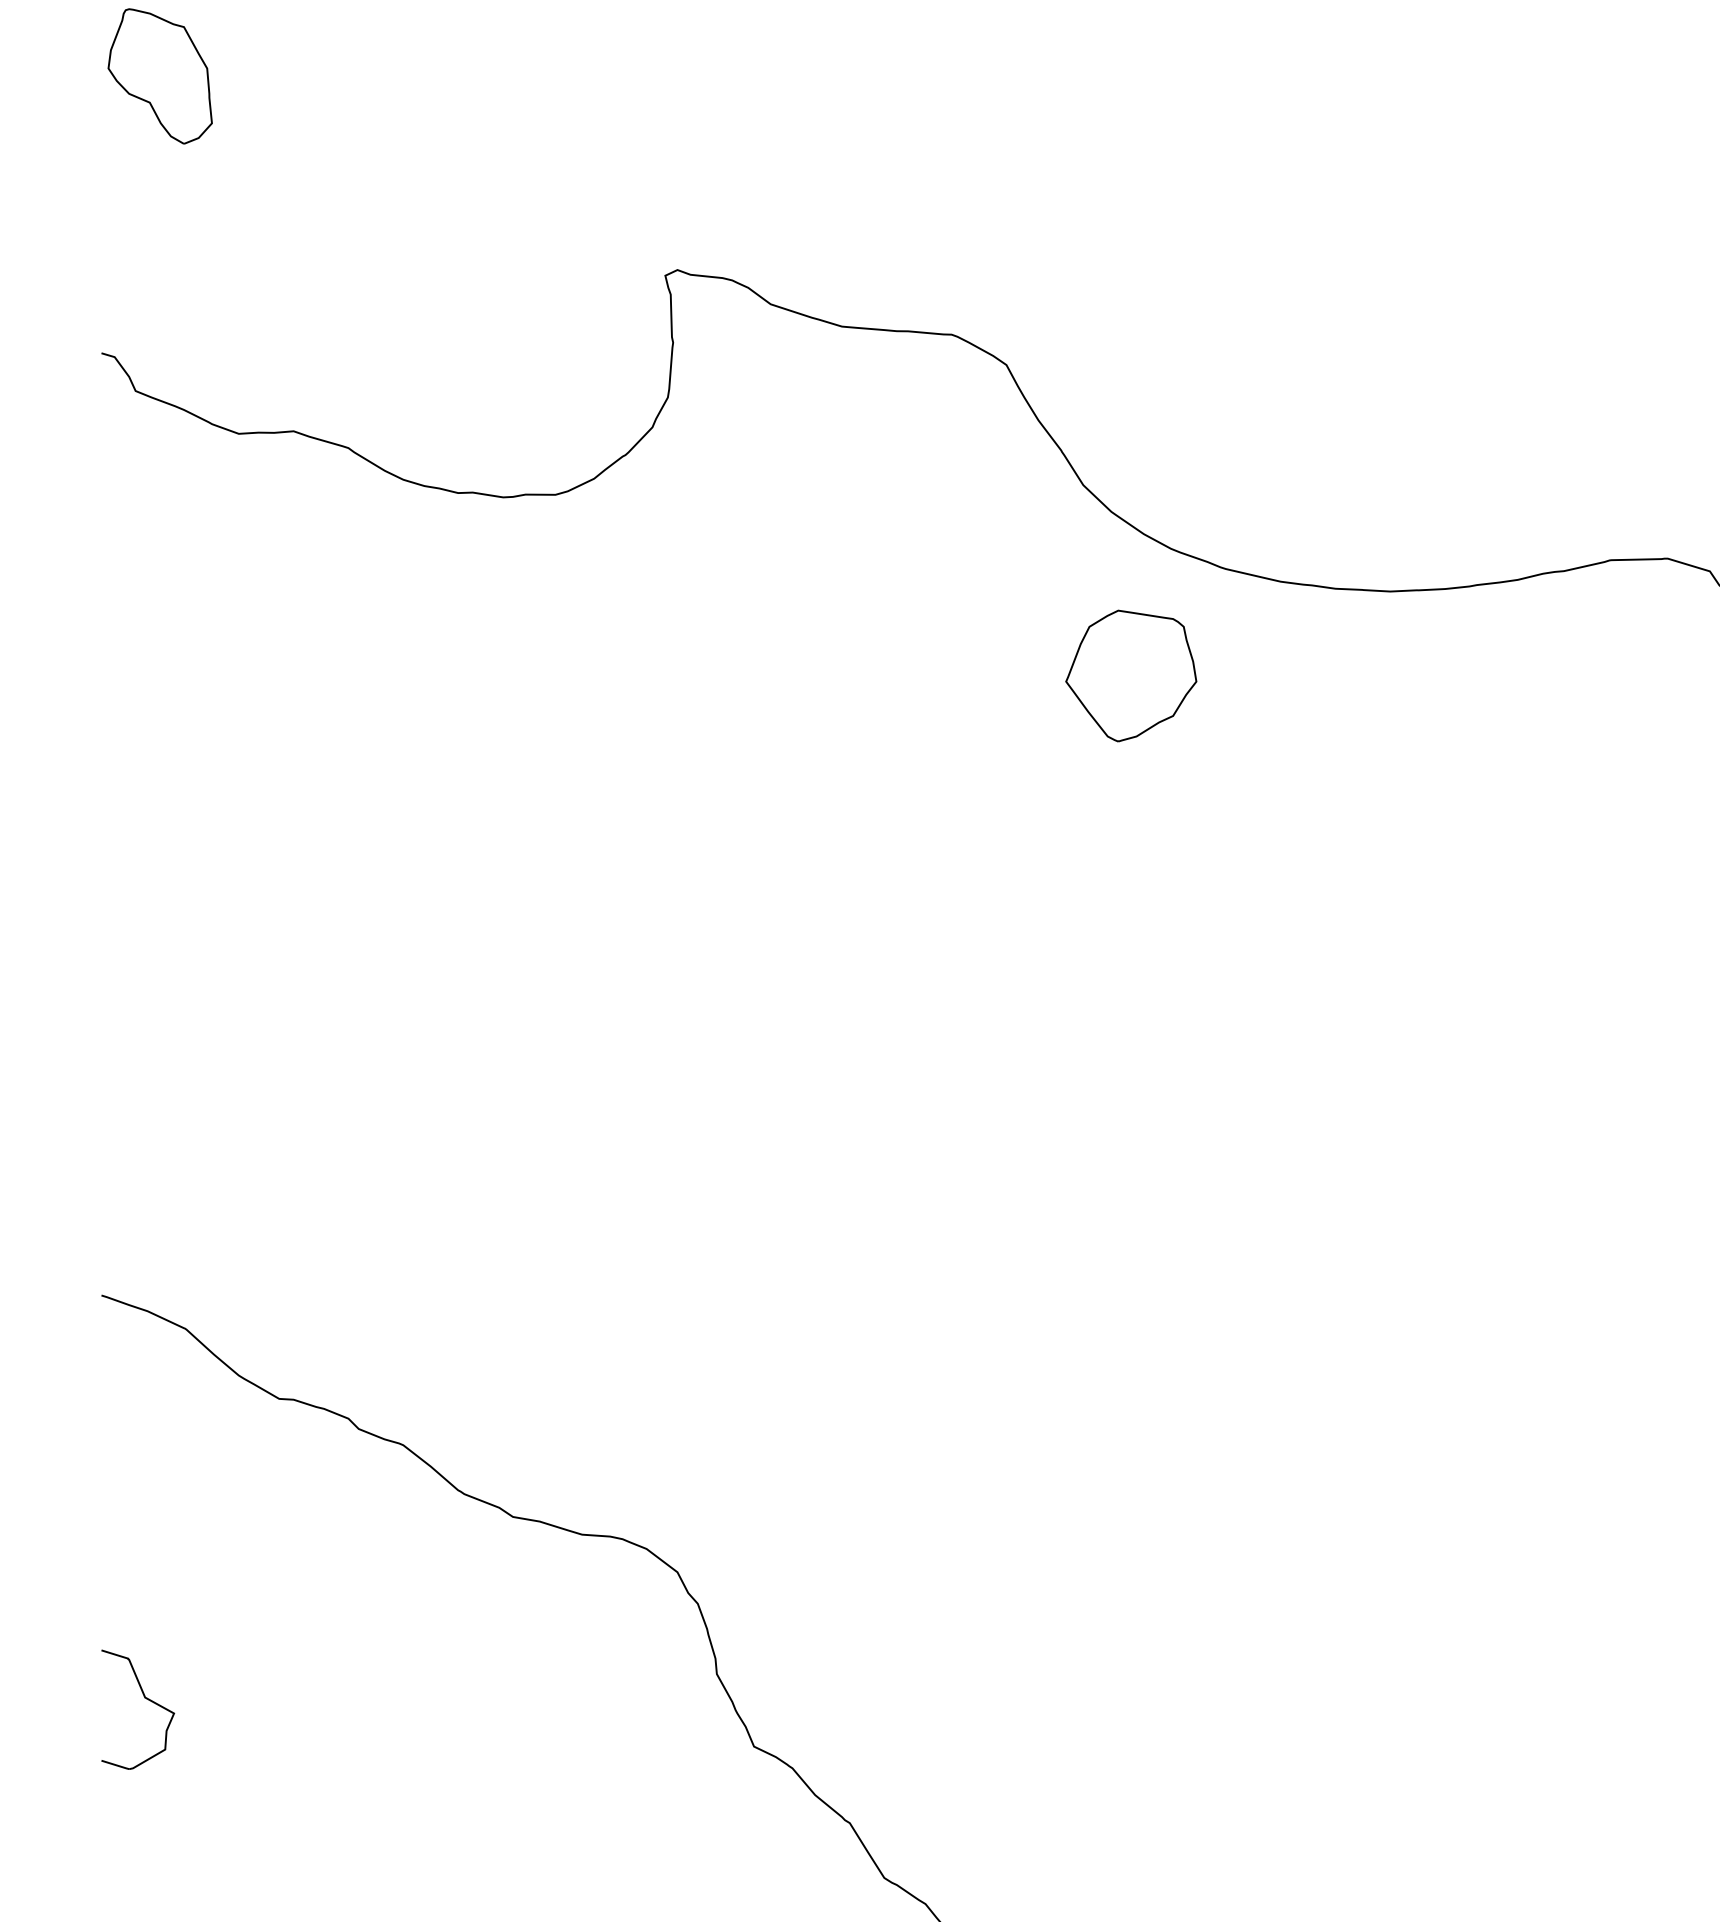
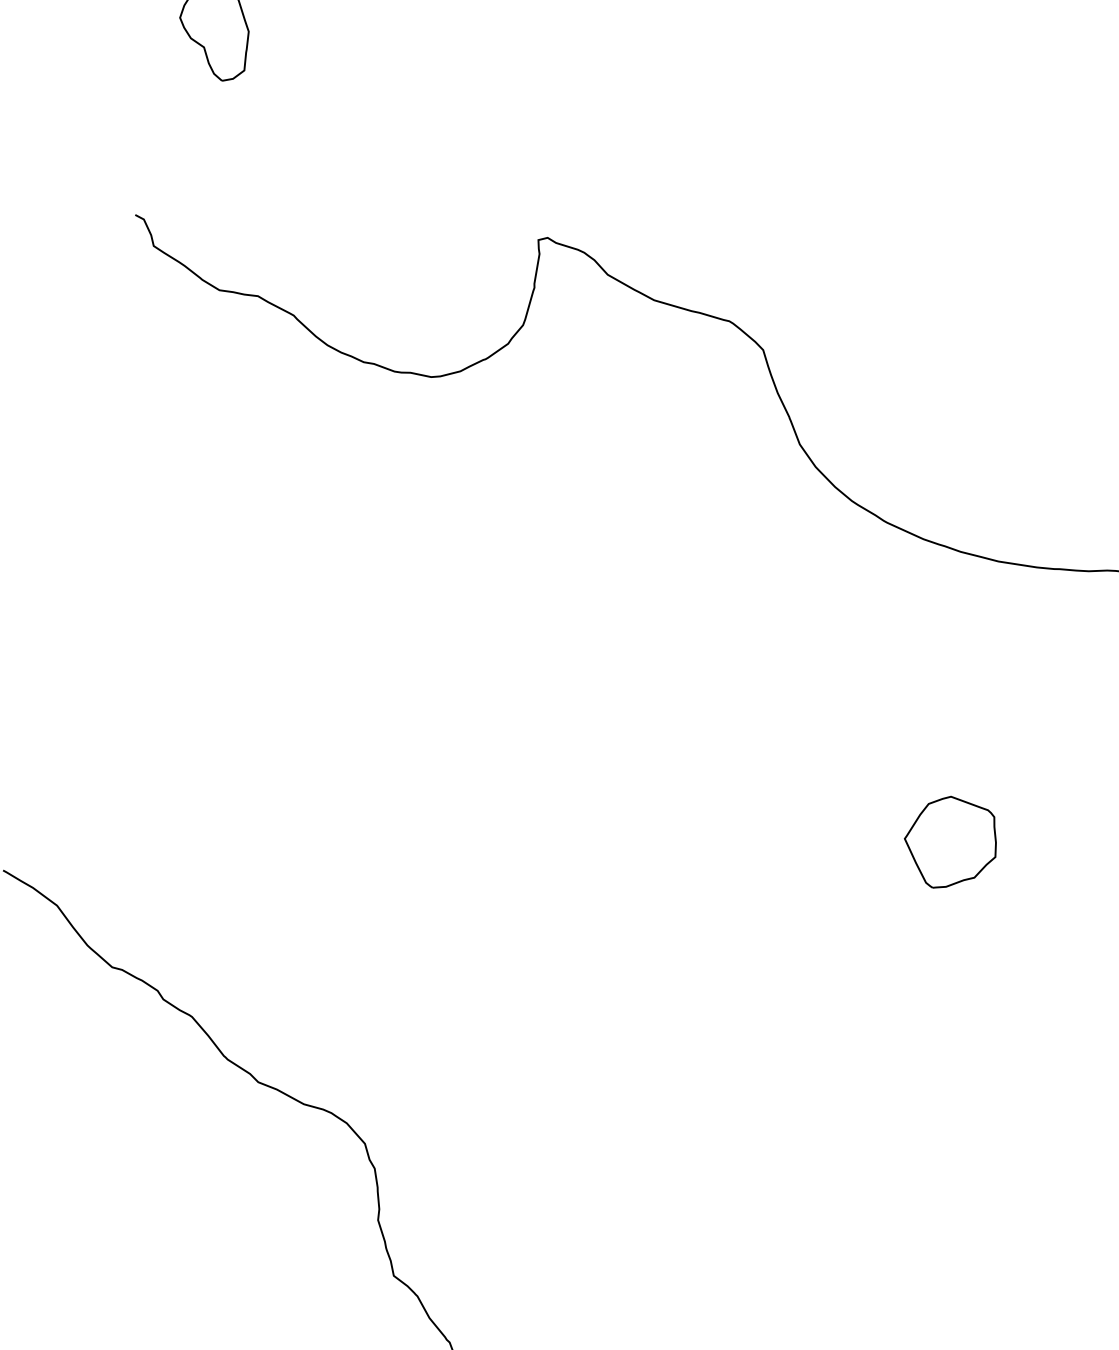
part: (1131, 675) -> (951, 843), moved

